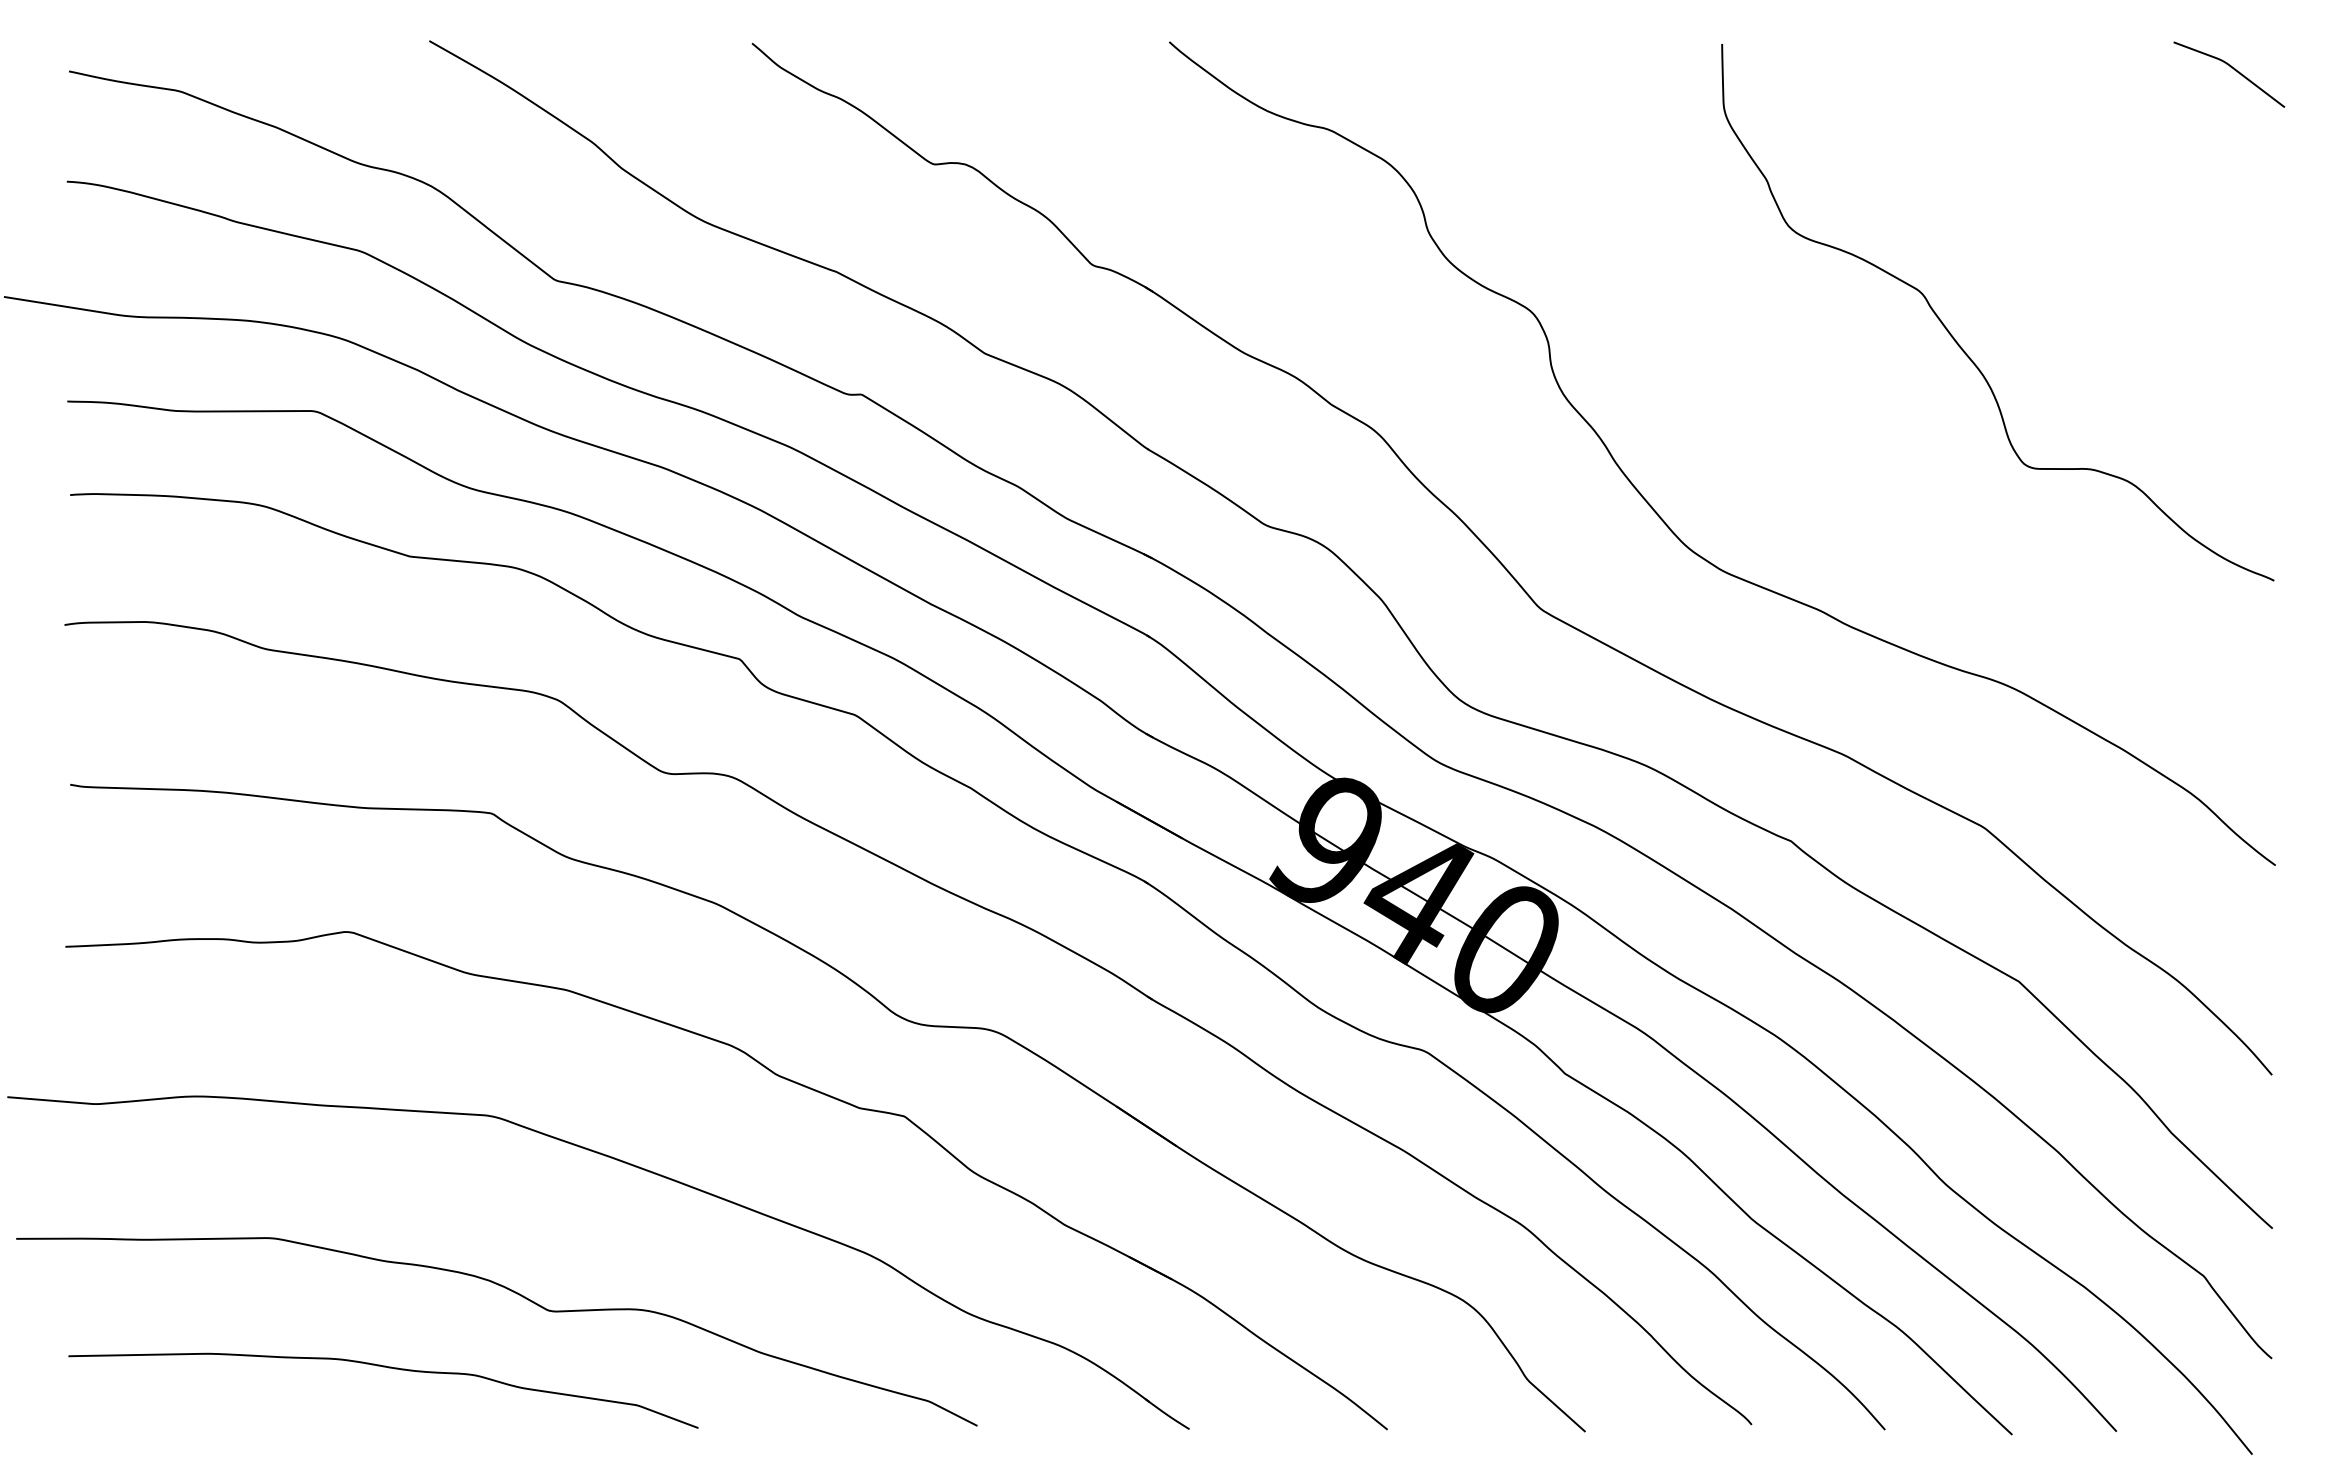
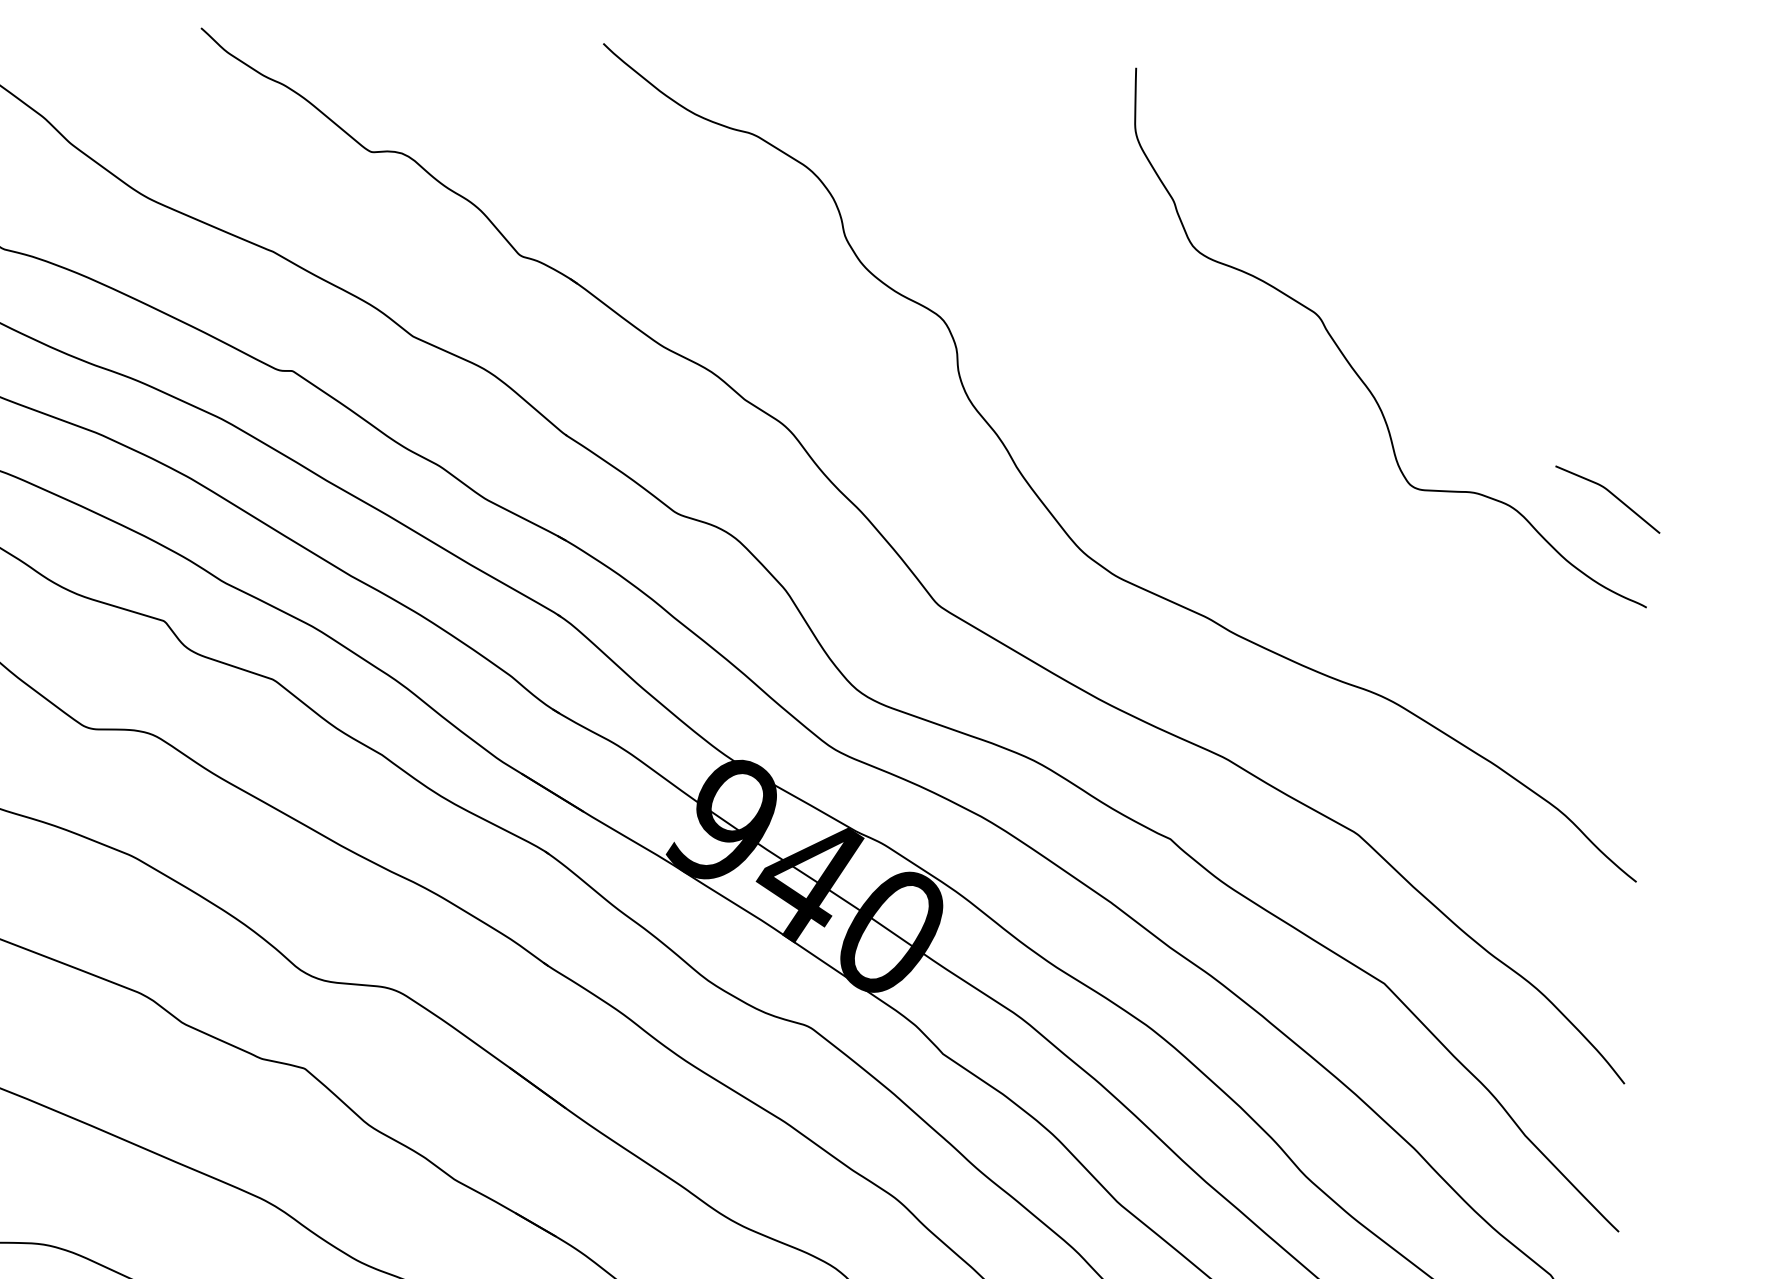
curve: (2231, 68) -> (1610, 493), moved

